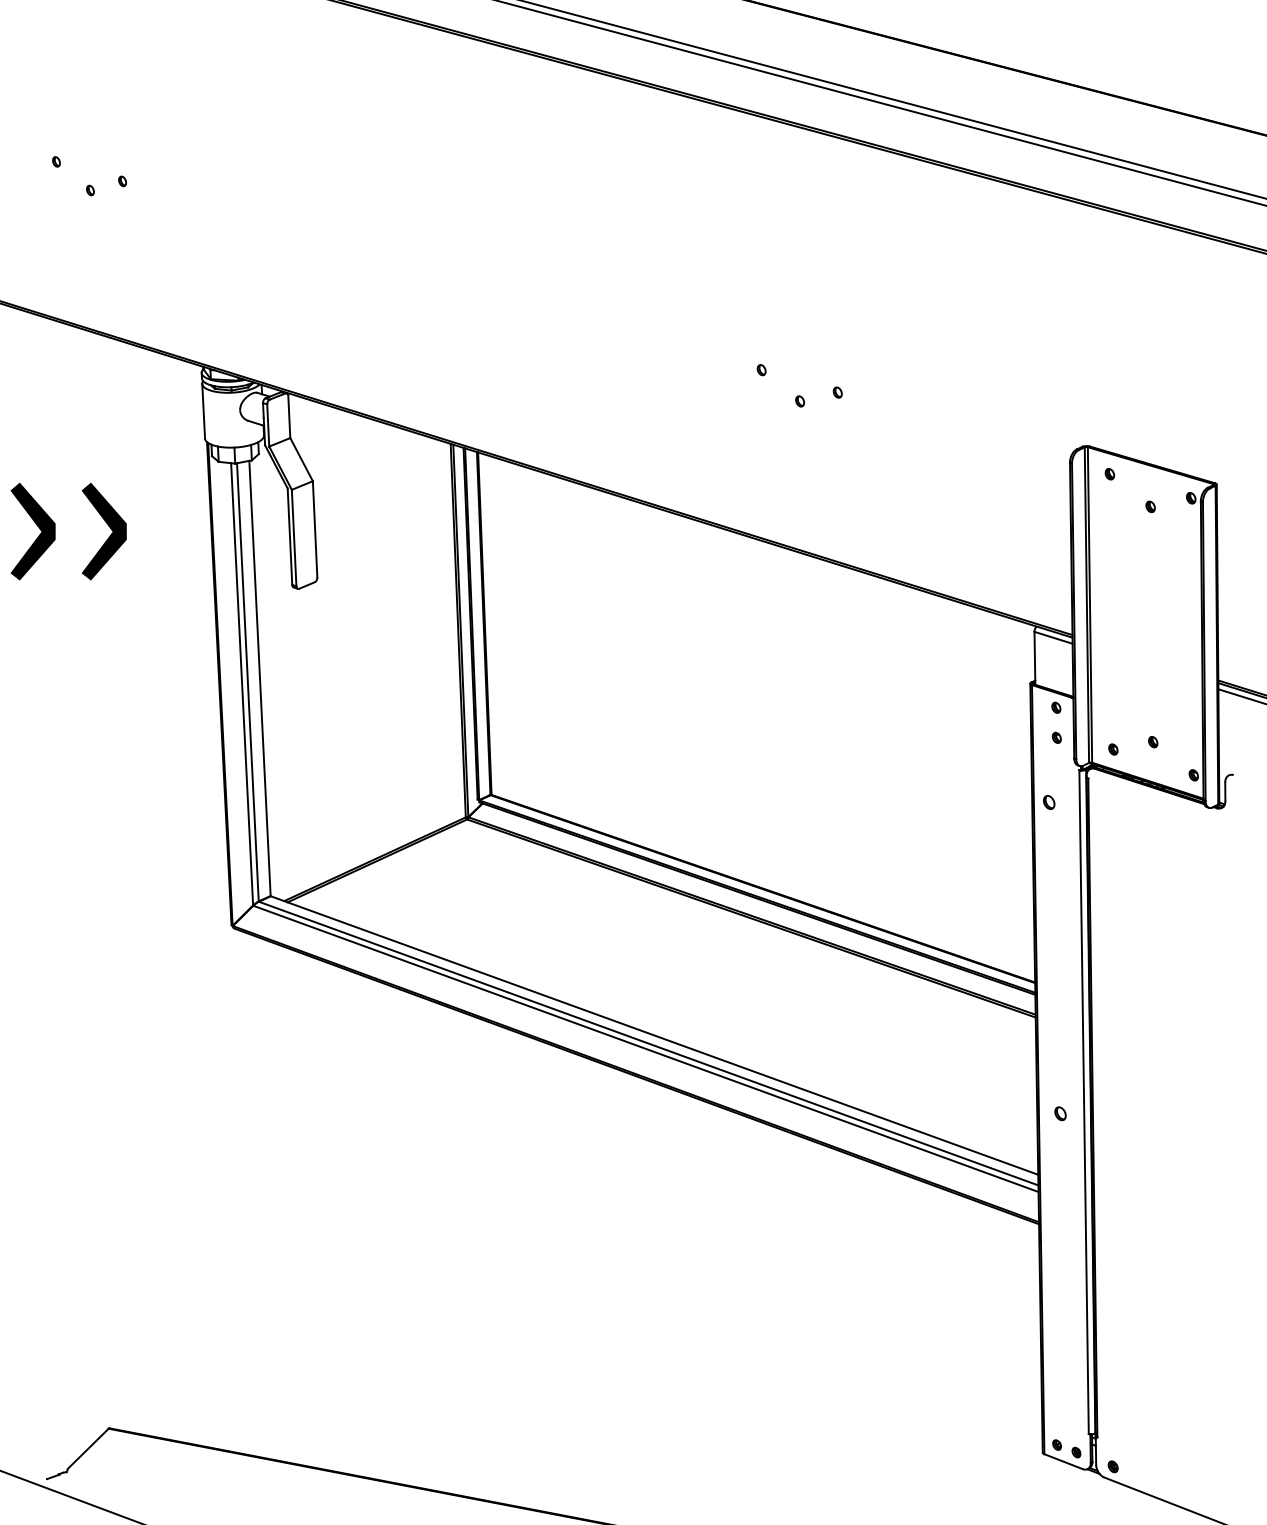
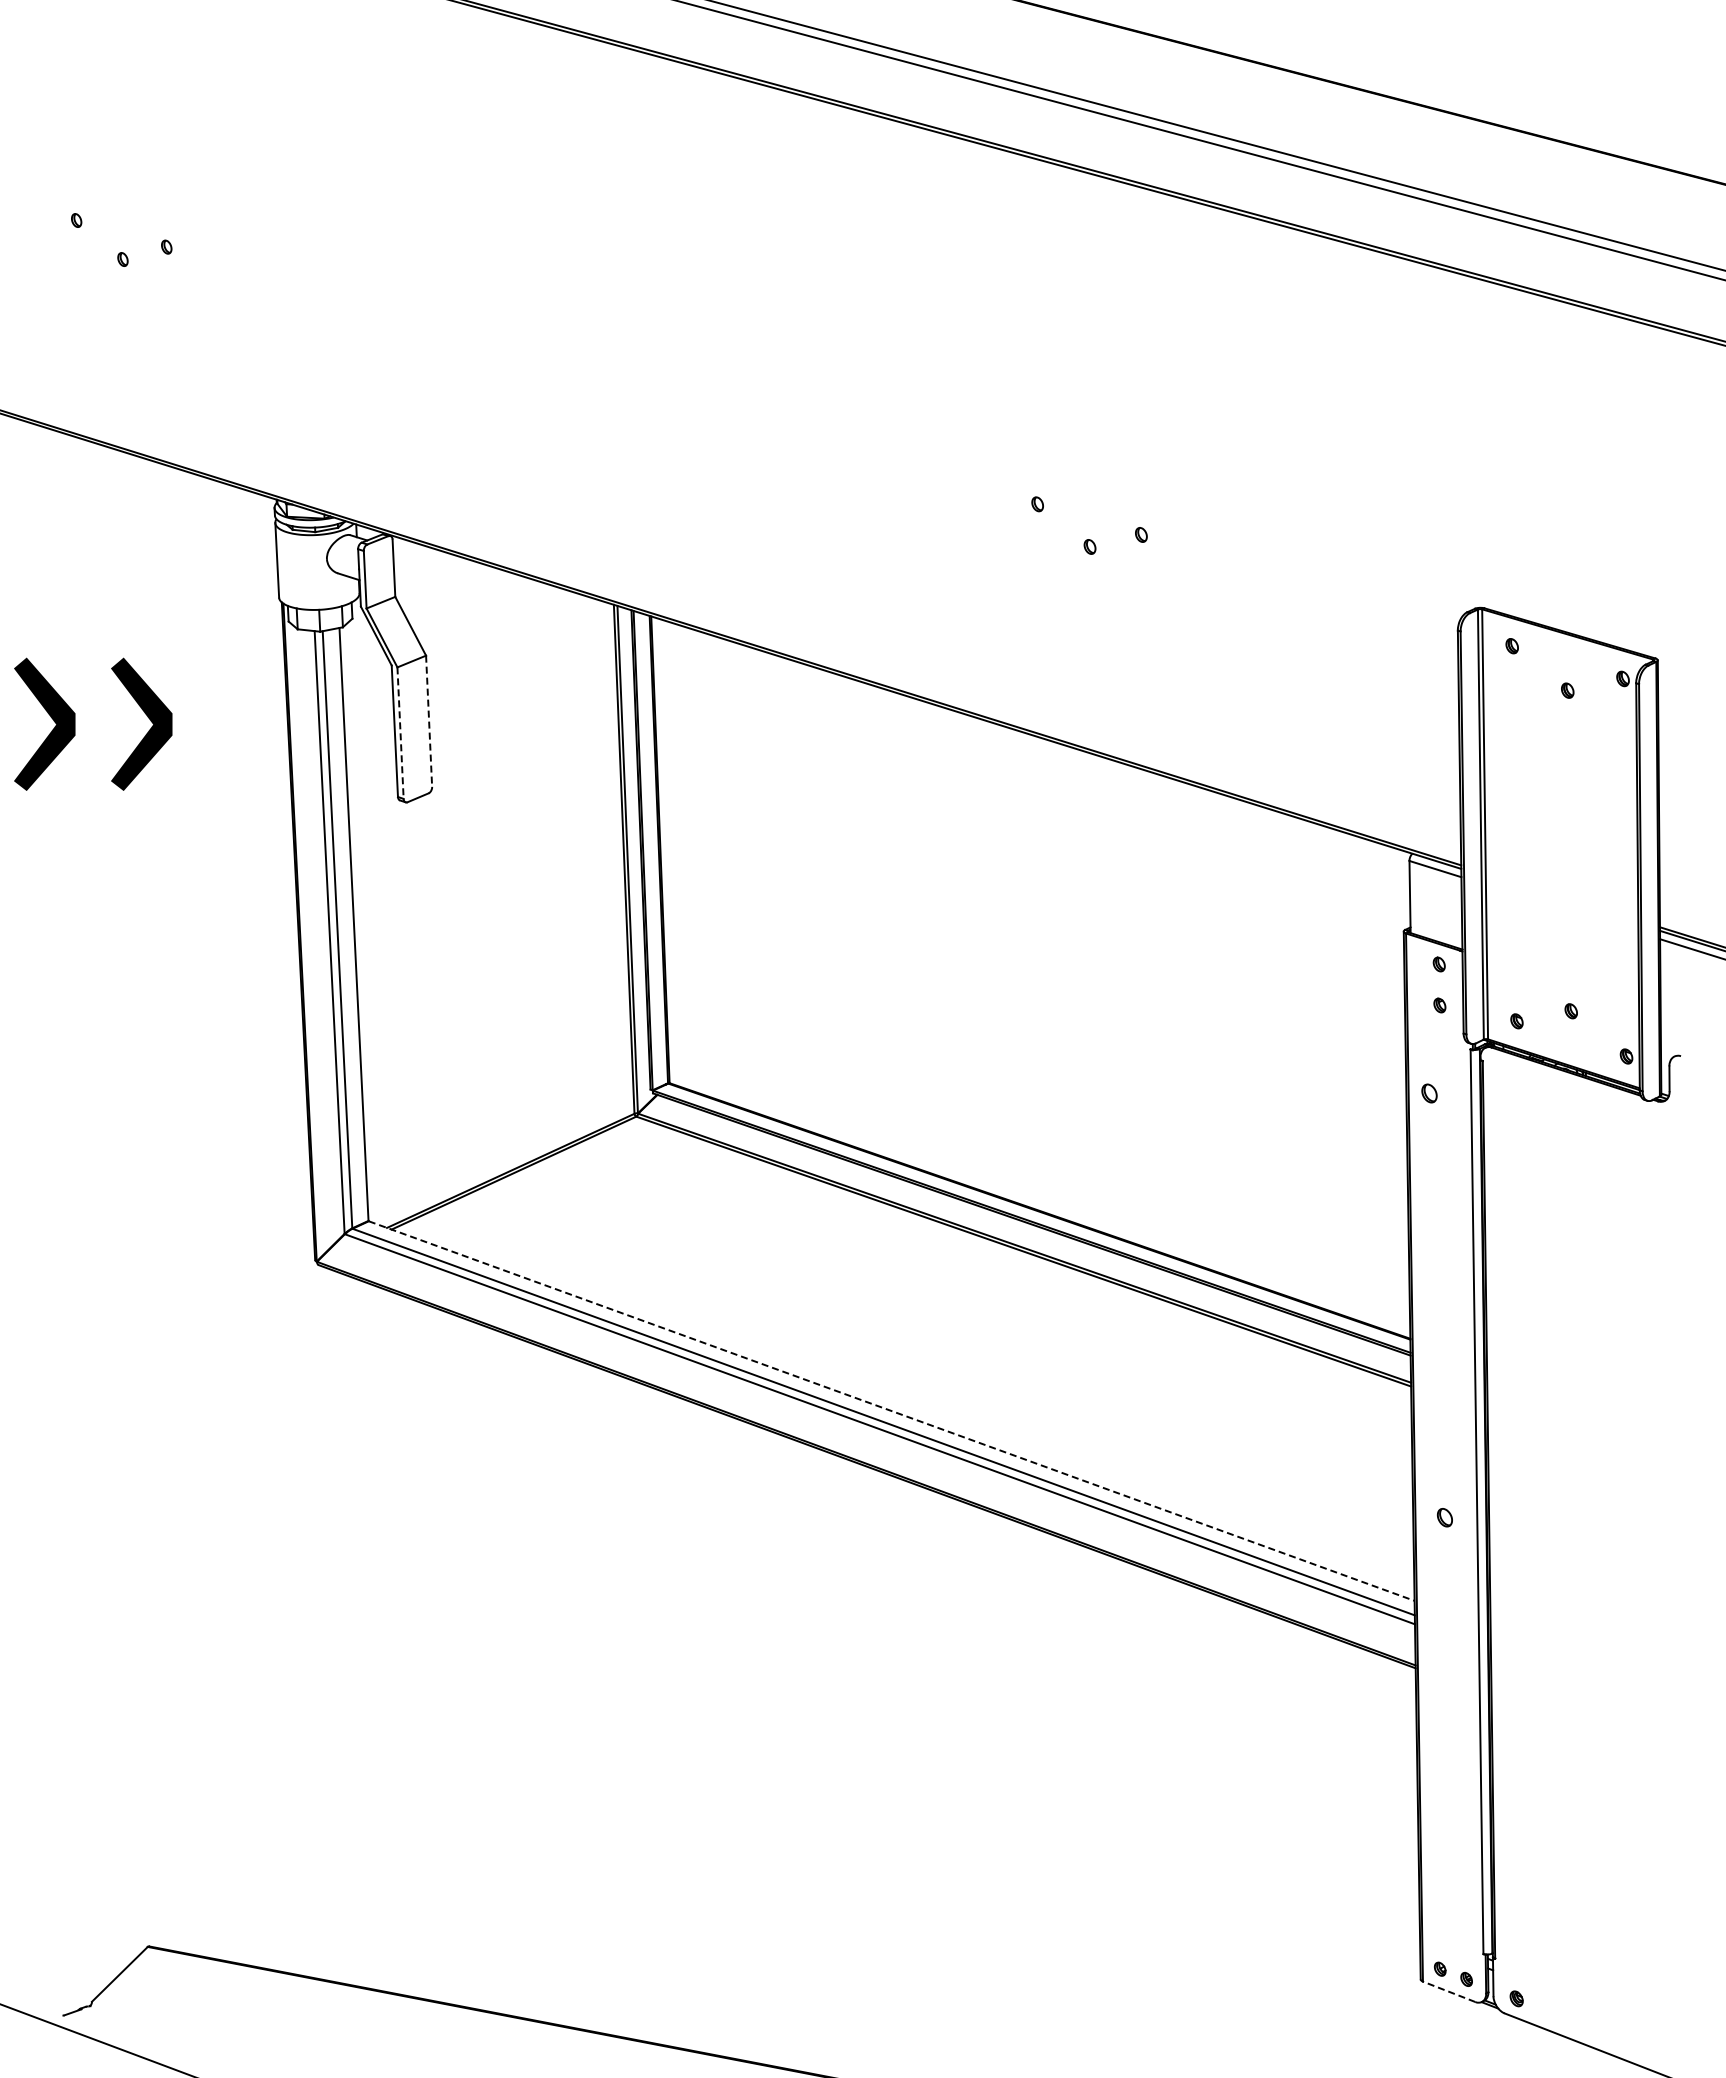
line: (315, 529) -> (429, 721), solid -> dashed
line: (294, 538) -> (400, 733), solid -> dashed
line: (655, 1035) -> (892, 1411), solid -> dashed
line: (1063, 1461) -> (1448, 1991), solid -> dashed

